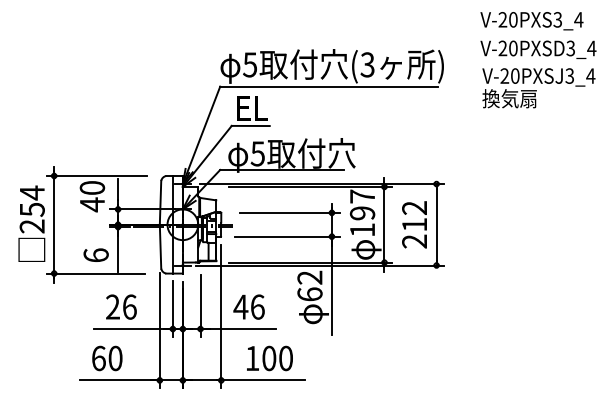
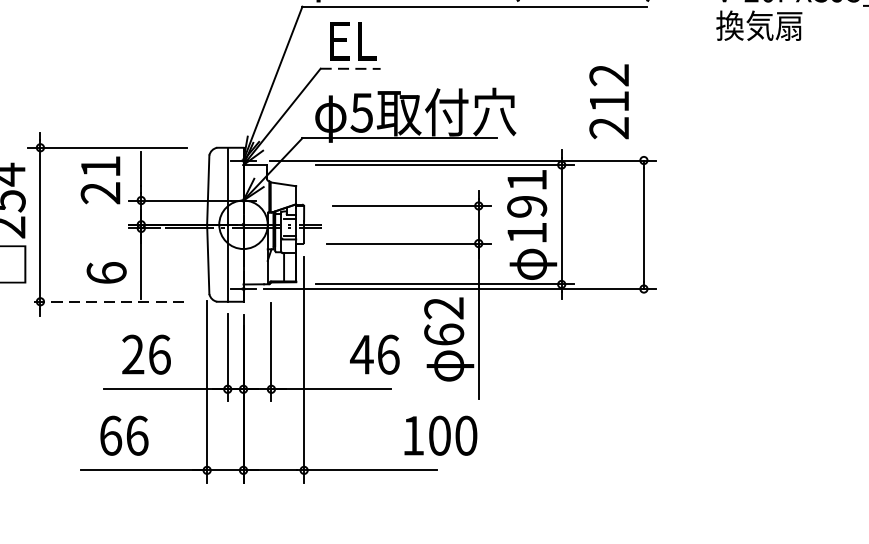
line: (251, 125) -> (351, 68), solid -> dashed
text: (92, 196) -> (100, 180), 40 -> 21
text: (362, 196) -> (527, 180), 197 -> 191
text: (414, 224) -> (609, 101), moved
line: (95, 273) -> (105, 301), solid -> dashed
text: (248, 306) -> (373, 353), moved
text: (115, 358) -> (137, 435), 60 -> 66
text: (269, 358) -> (440, 435), moved

